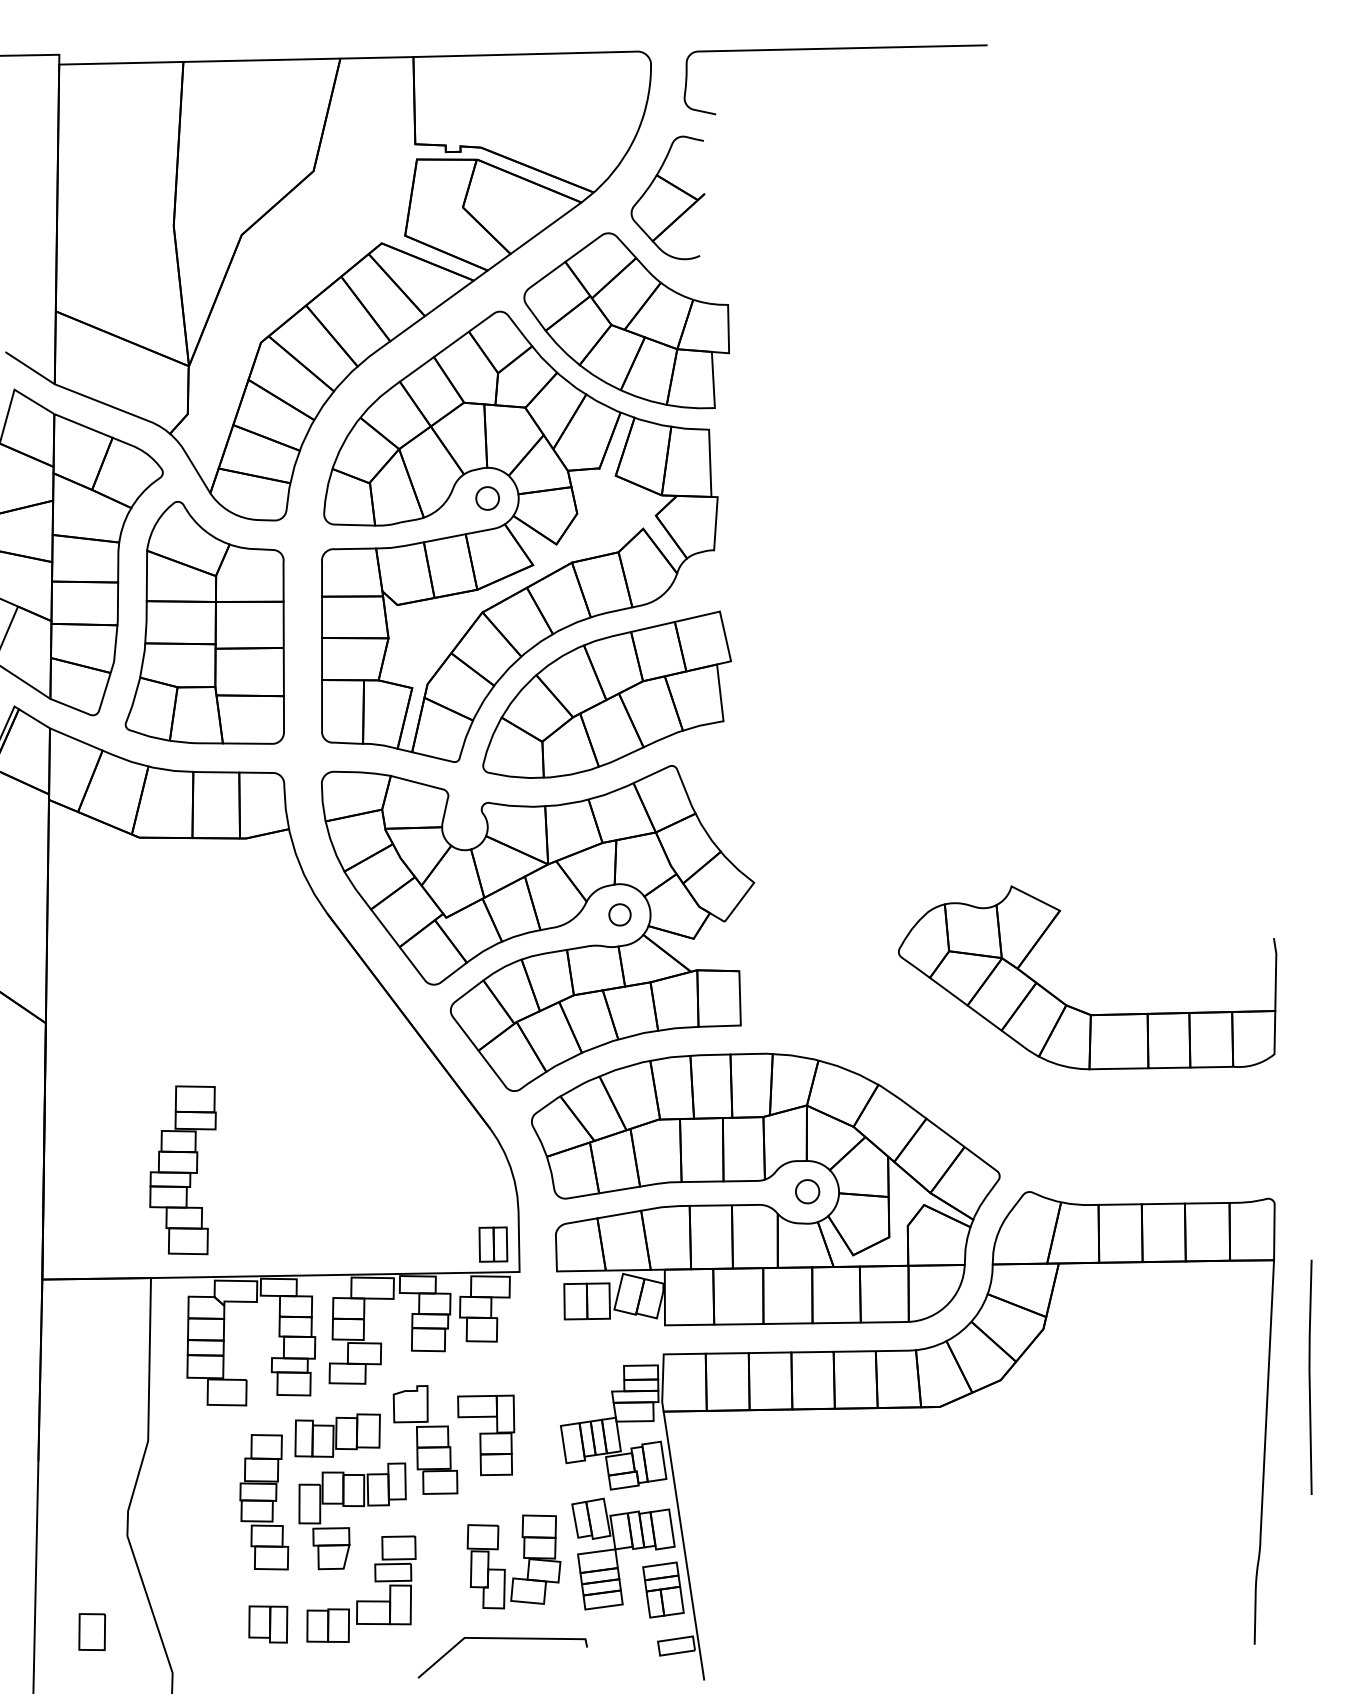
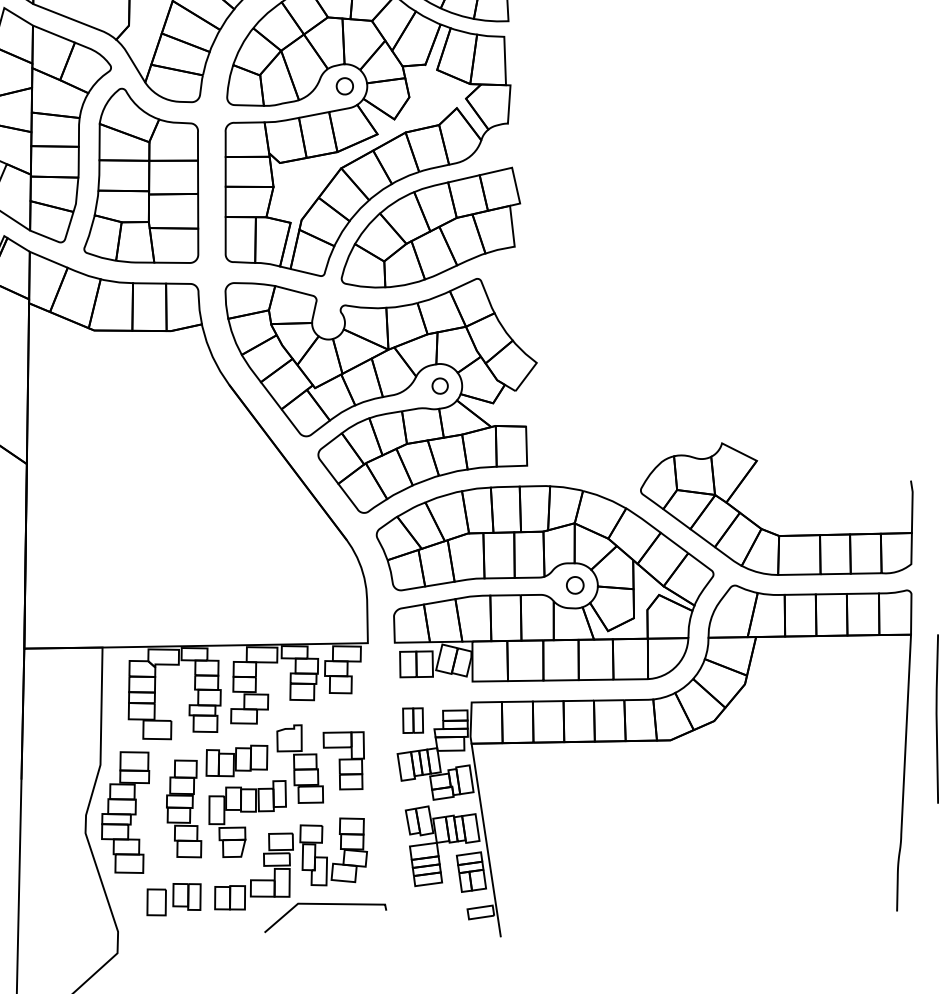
part: (1075, 1007) -> (768, 530), moved
part: (182, 1170) -> (125, 812), moved
part: (493, 1244) -> (413, 720), moved
part: (523, 1558) -> (340, 849), moved
part: (91, 1631) -> (156, 901), moved
curve: (502, 1639) -> (325, 904), moved

